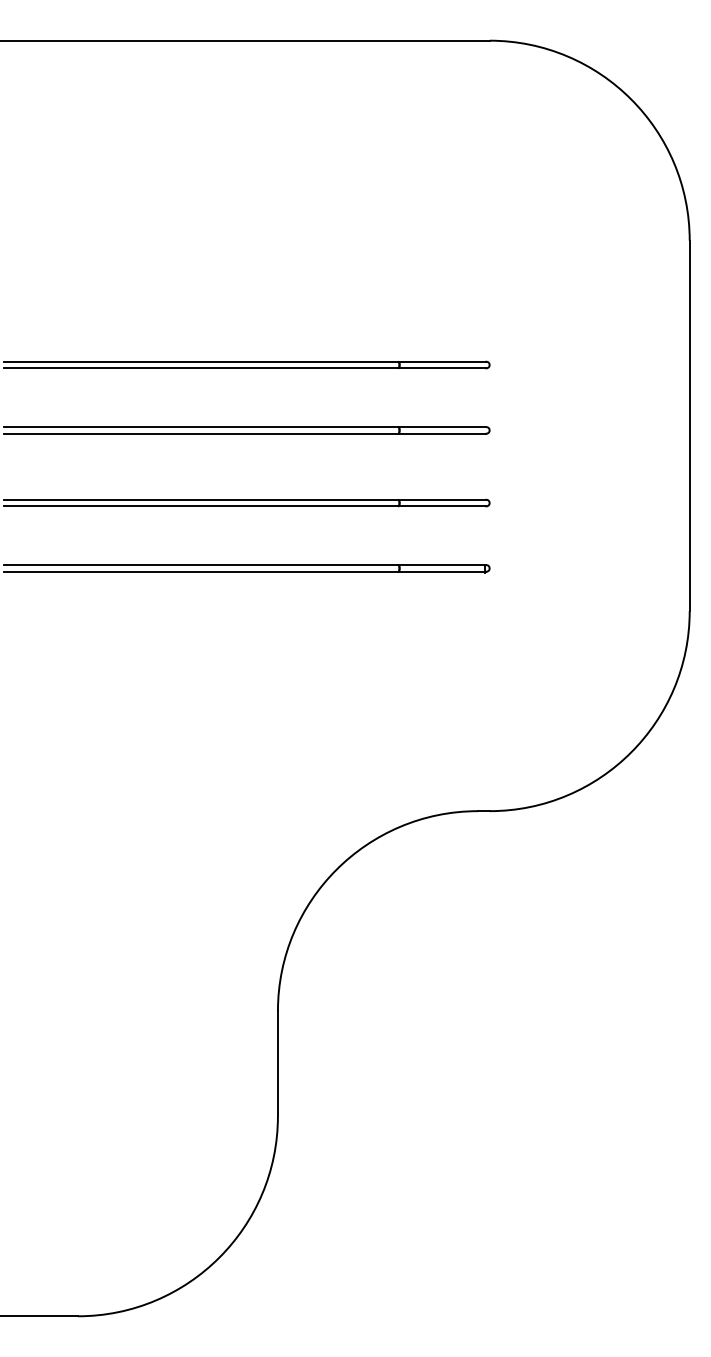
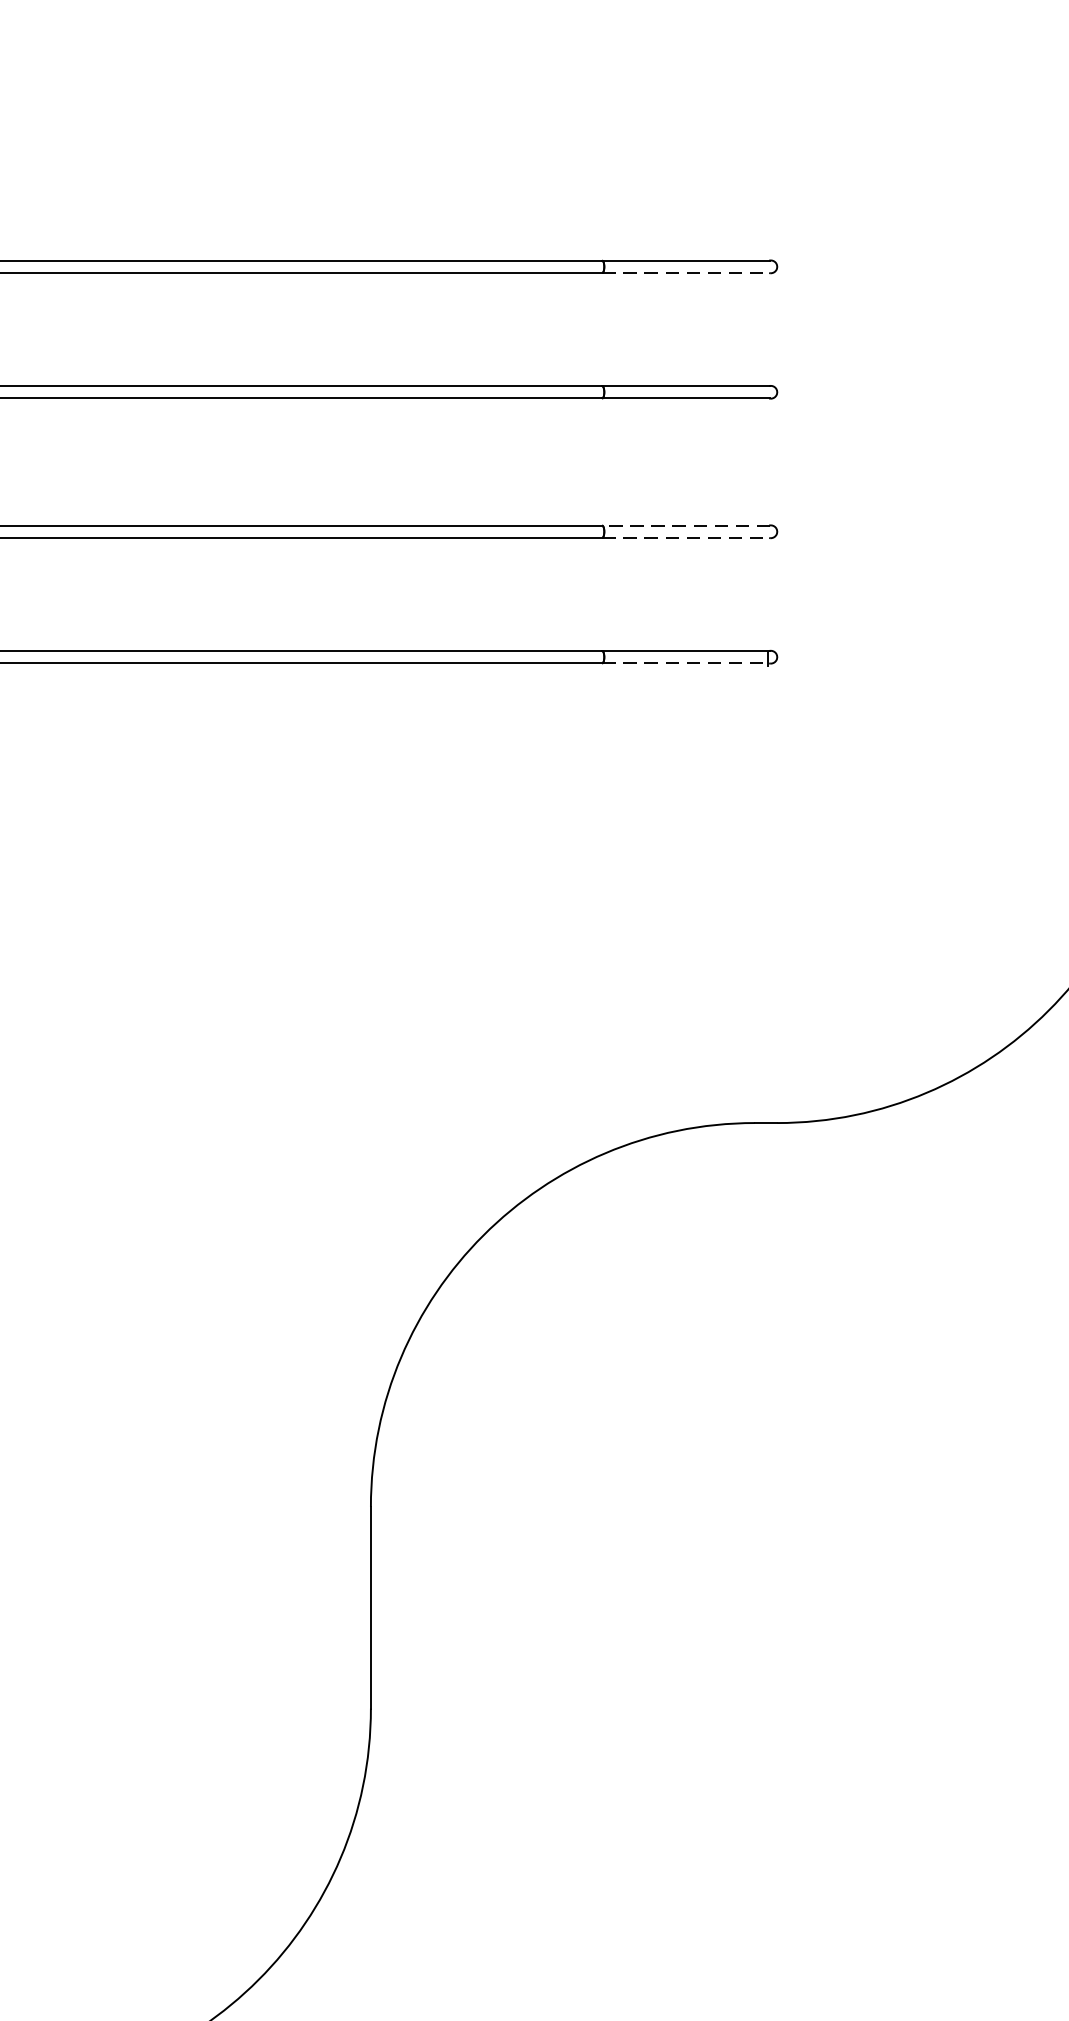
line: (442, 368) -> (686, 273), solid -> dashed
line: (442, 499) -> (686, 524), solid -> dashed
line: (442, 506) -> (686, 538), solid -> dashed
line: (442, 571) -> (686, 663), solid -> dashed

